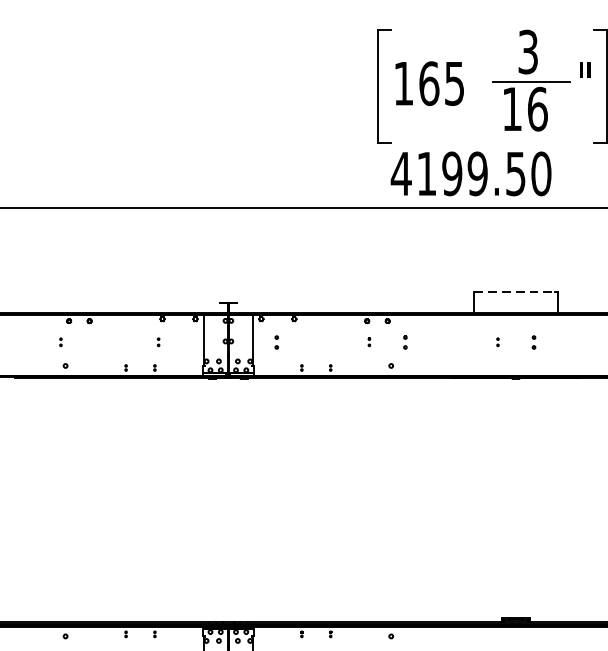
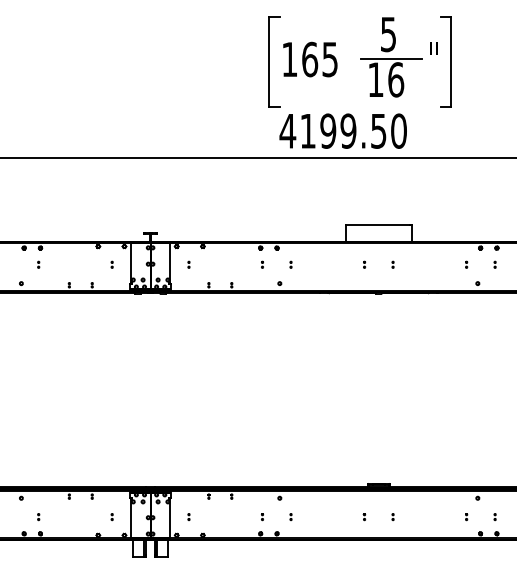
text: (528, 50) -> (388, 33), 3 -> 5
line: (514, 291) -> (377, 224), dashed -> solid
part: (60, 341) -> (38, 264), moved
part: (157, 341) -> (111, 264), moved
part: (276, 341) -> (188, 264), size x0.62
part: (404, 341) -> (290, 264), size x0.62
part: (533, 341) -> (392, 264), size x0.62

